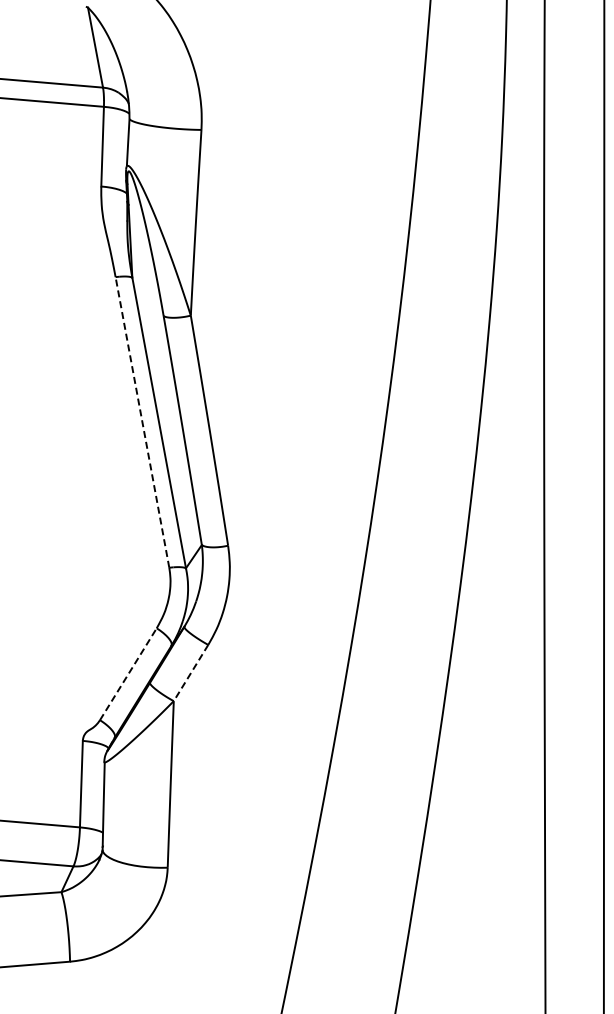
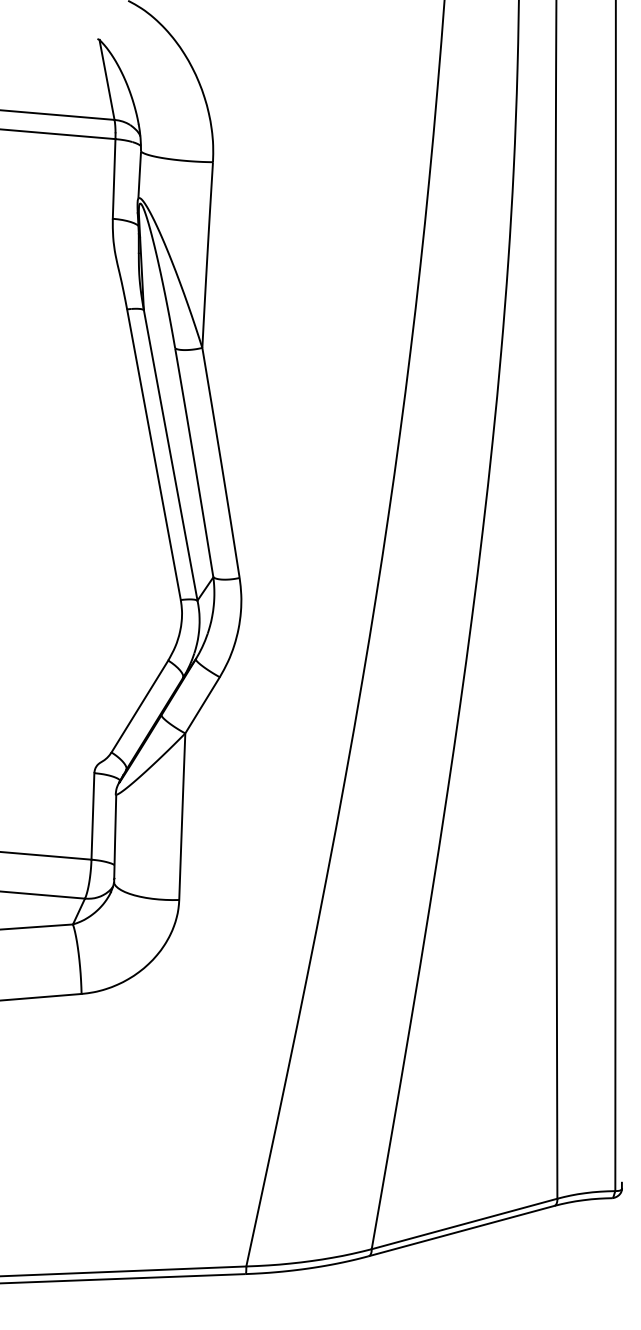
line: (141, 422) -> (153, 454), dashed -> solid
line: (190, 673) -> (202, 705), dashed -> solid
line: (128, 674) -> (140, 706), dashed -> solid

